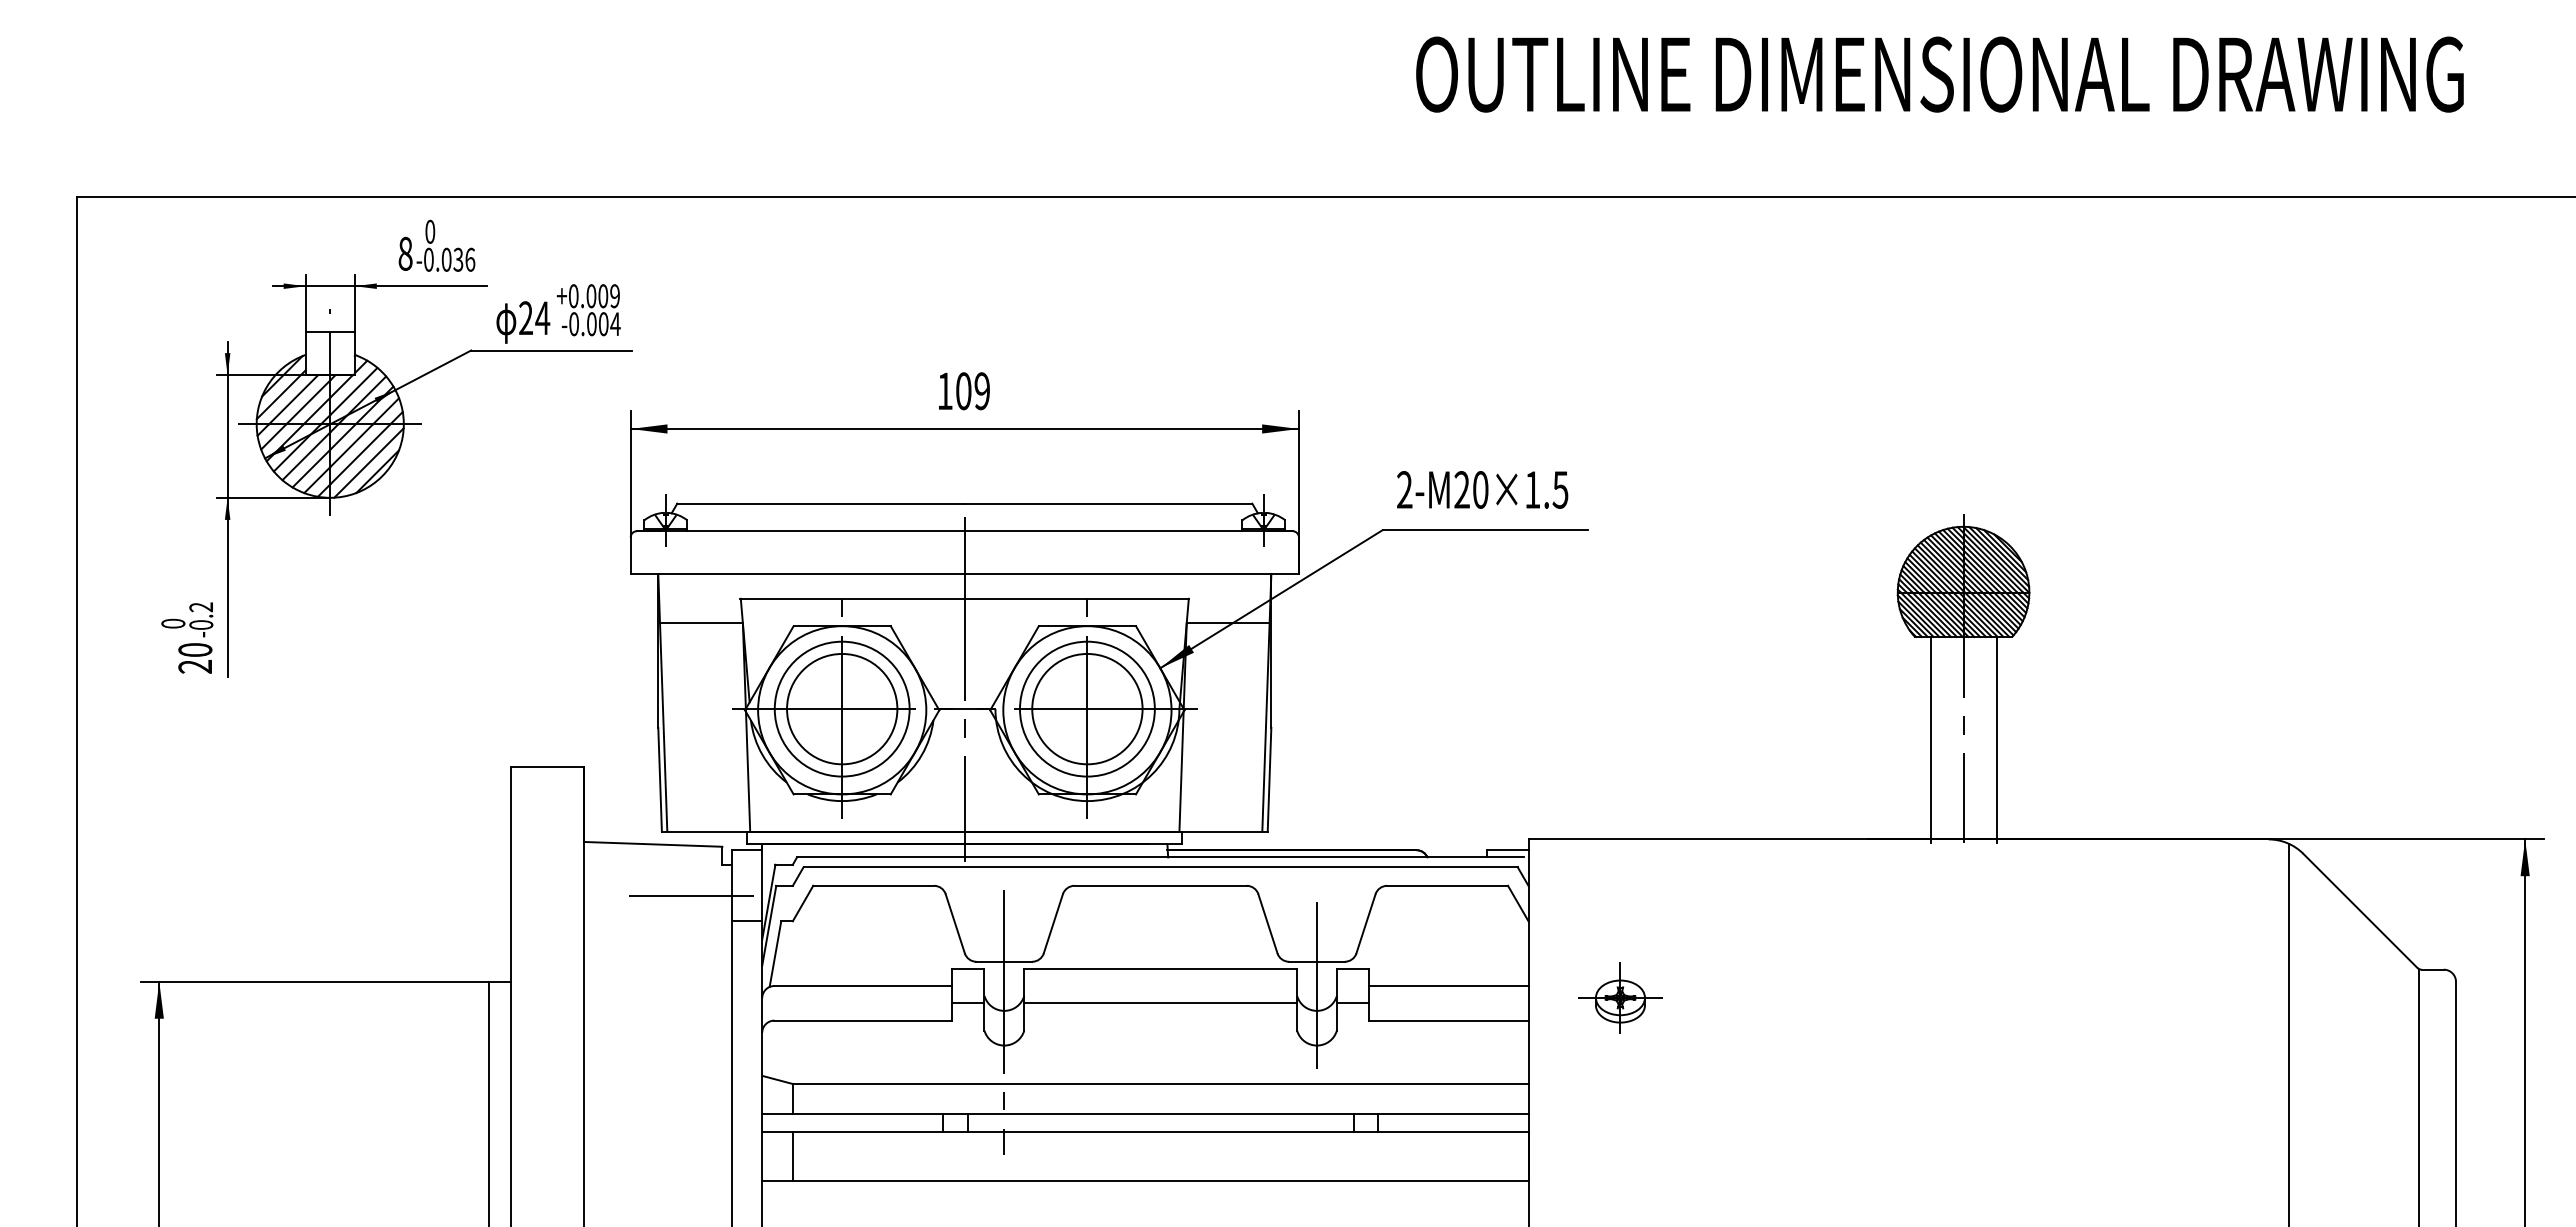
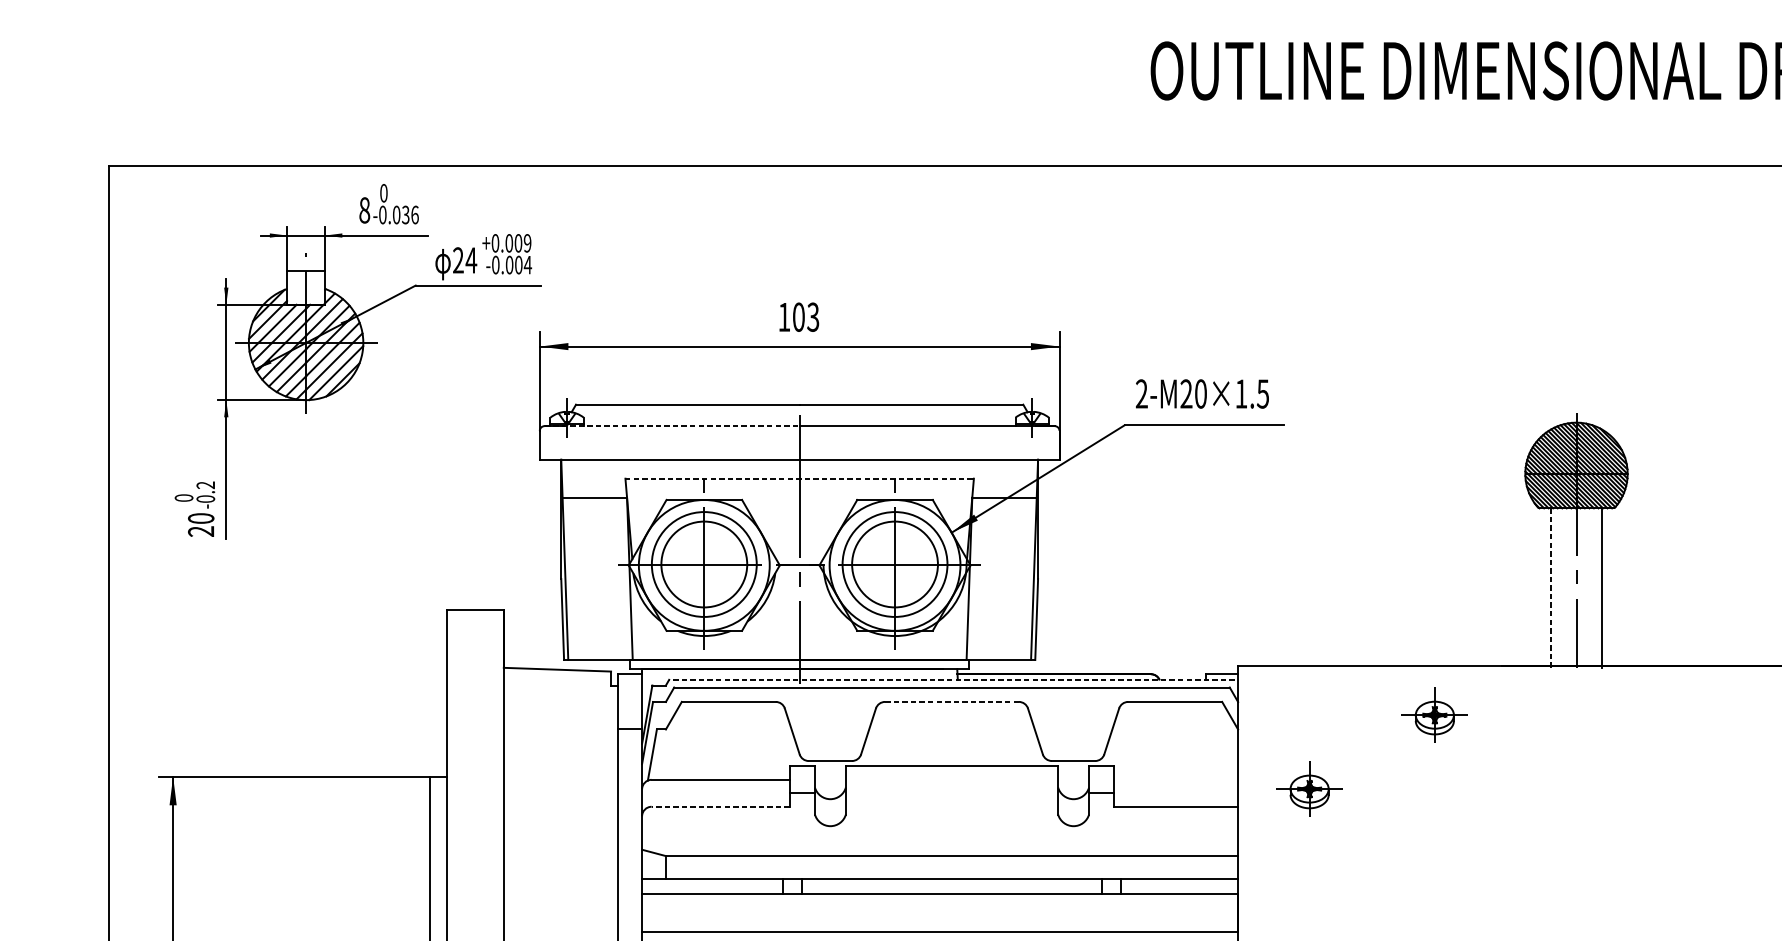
text: (981, 391) -> (812, 317), 109 -> 103
line: (800, 531) -> (671, 426), solid -> dashed
line: (964, 598) -> (799, 478), solid -> dashed
line: (1930, 739) -> (1550, 588), solid -> dashed
line: (1160, 857) -> (951, 679), solid -> dashed
line: (1160, 885) -> (951, 701), solid -> dashed
line: (691, 896) -> (587, 710), removed
part: (1781, 902) -> (1434, 714), added
line: (1317, 985) -> (1073, 779), removed
line: (1448, 985) -> (1175, 779), removed
line: (1160, 1003) -> (951, 793), removed
line: (863, 1020) -> (720, 806), solid -> dashed
line: (1004, 1021) -> (830, 807), removed
line: (792, 1156) -> (665, 912), removed

